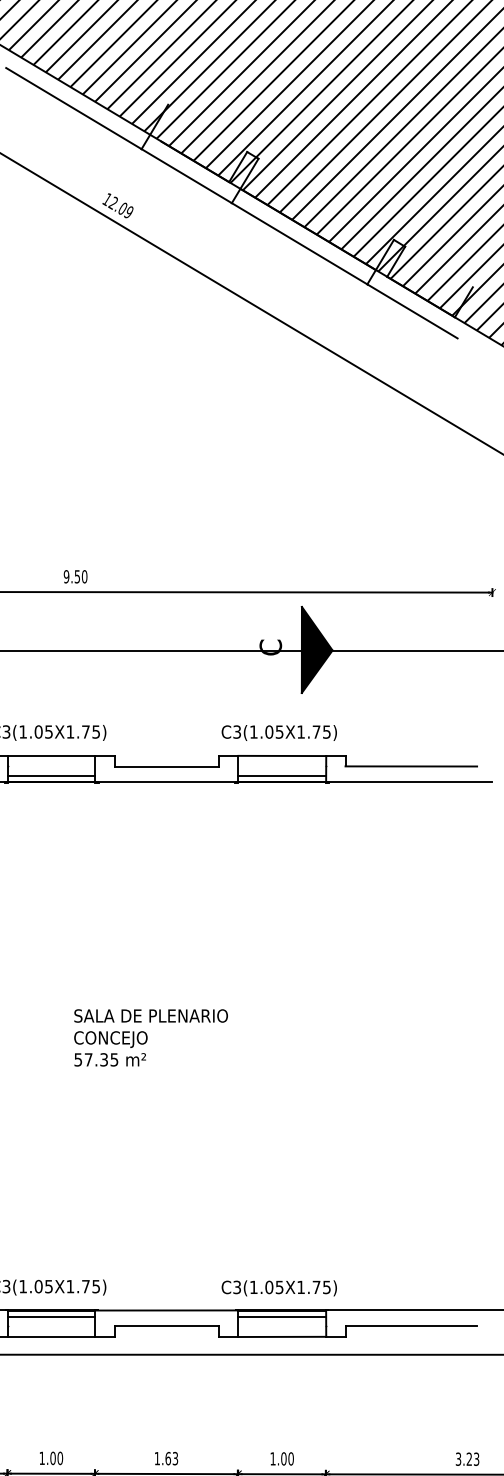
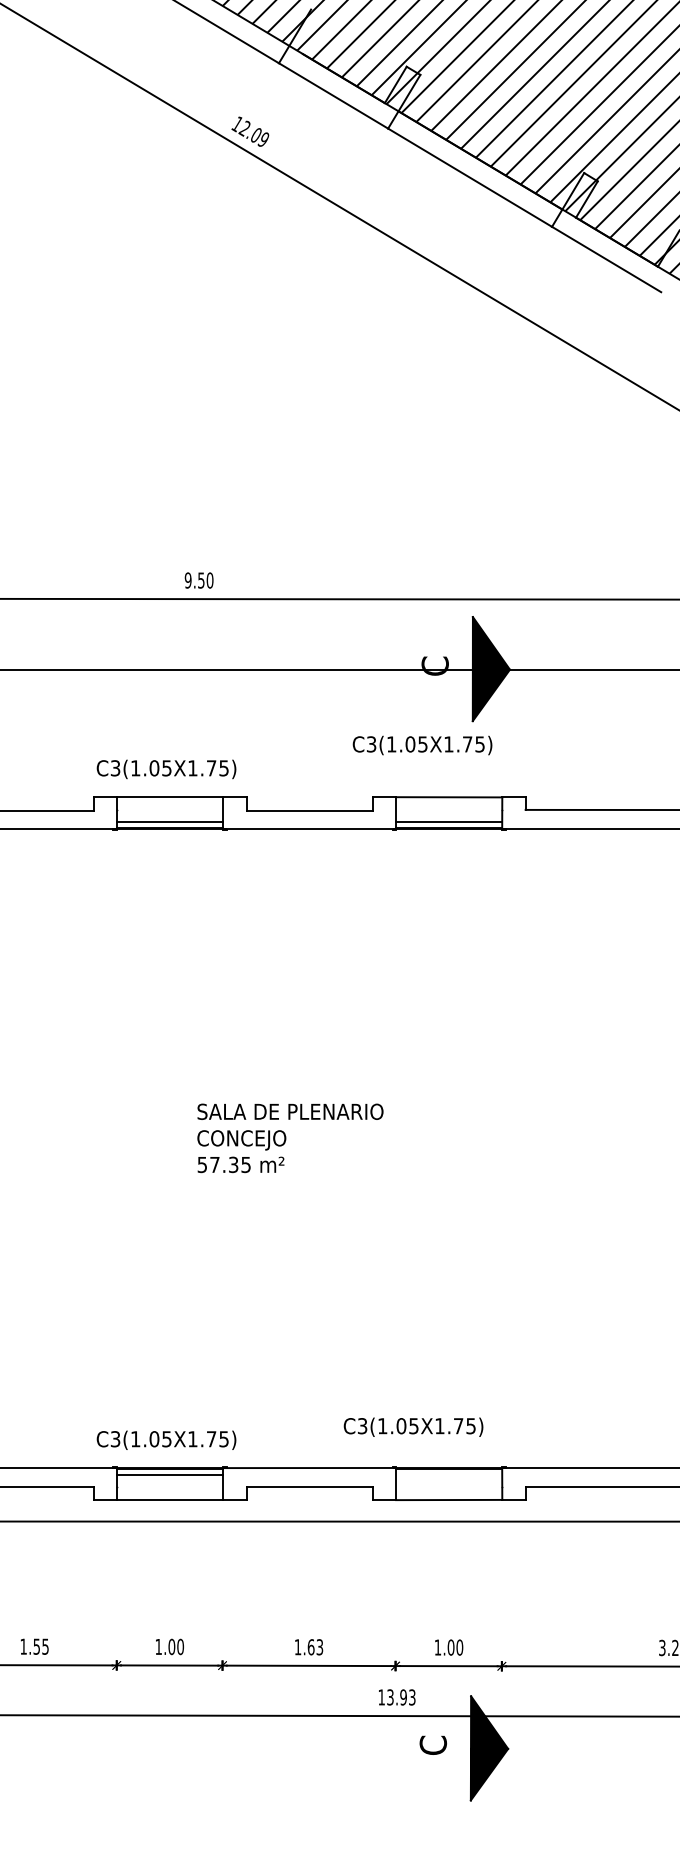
text: (279, 732) -> (422, 745), moved
text: (279, 1287) -> (413, 1426), moved
line: (282, 1316) -> (449, 1475), removed

